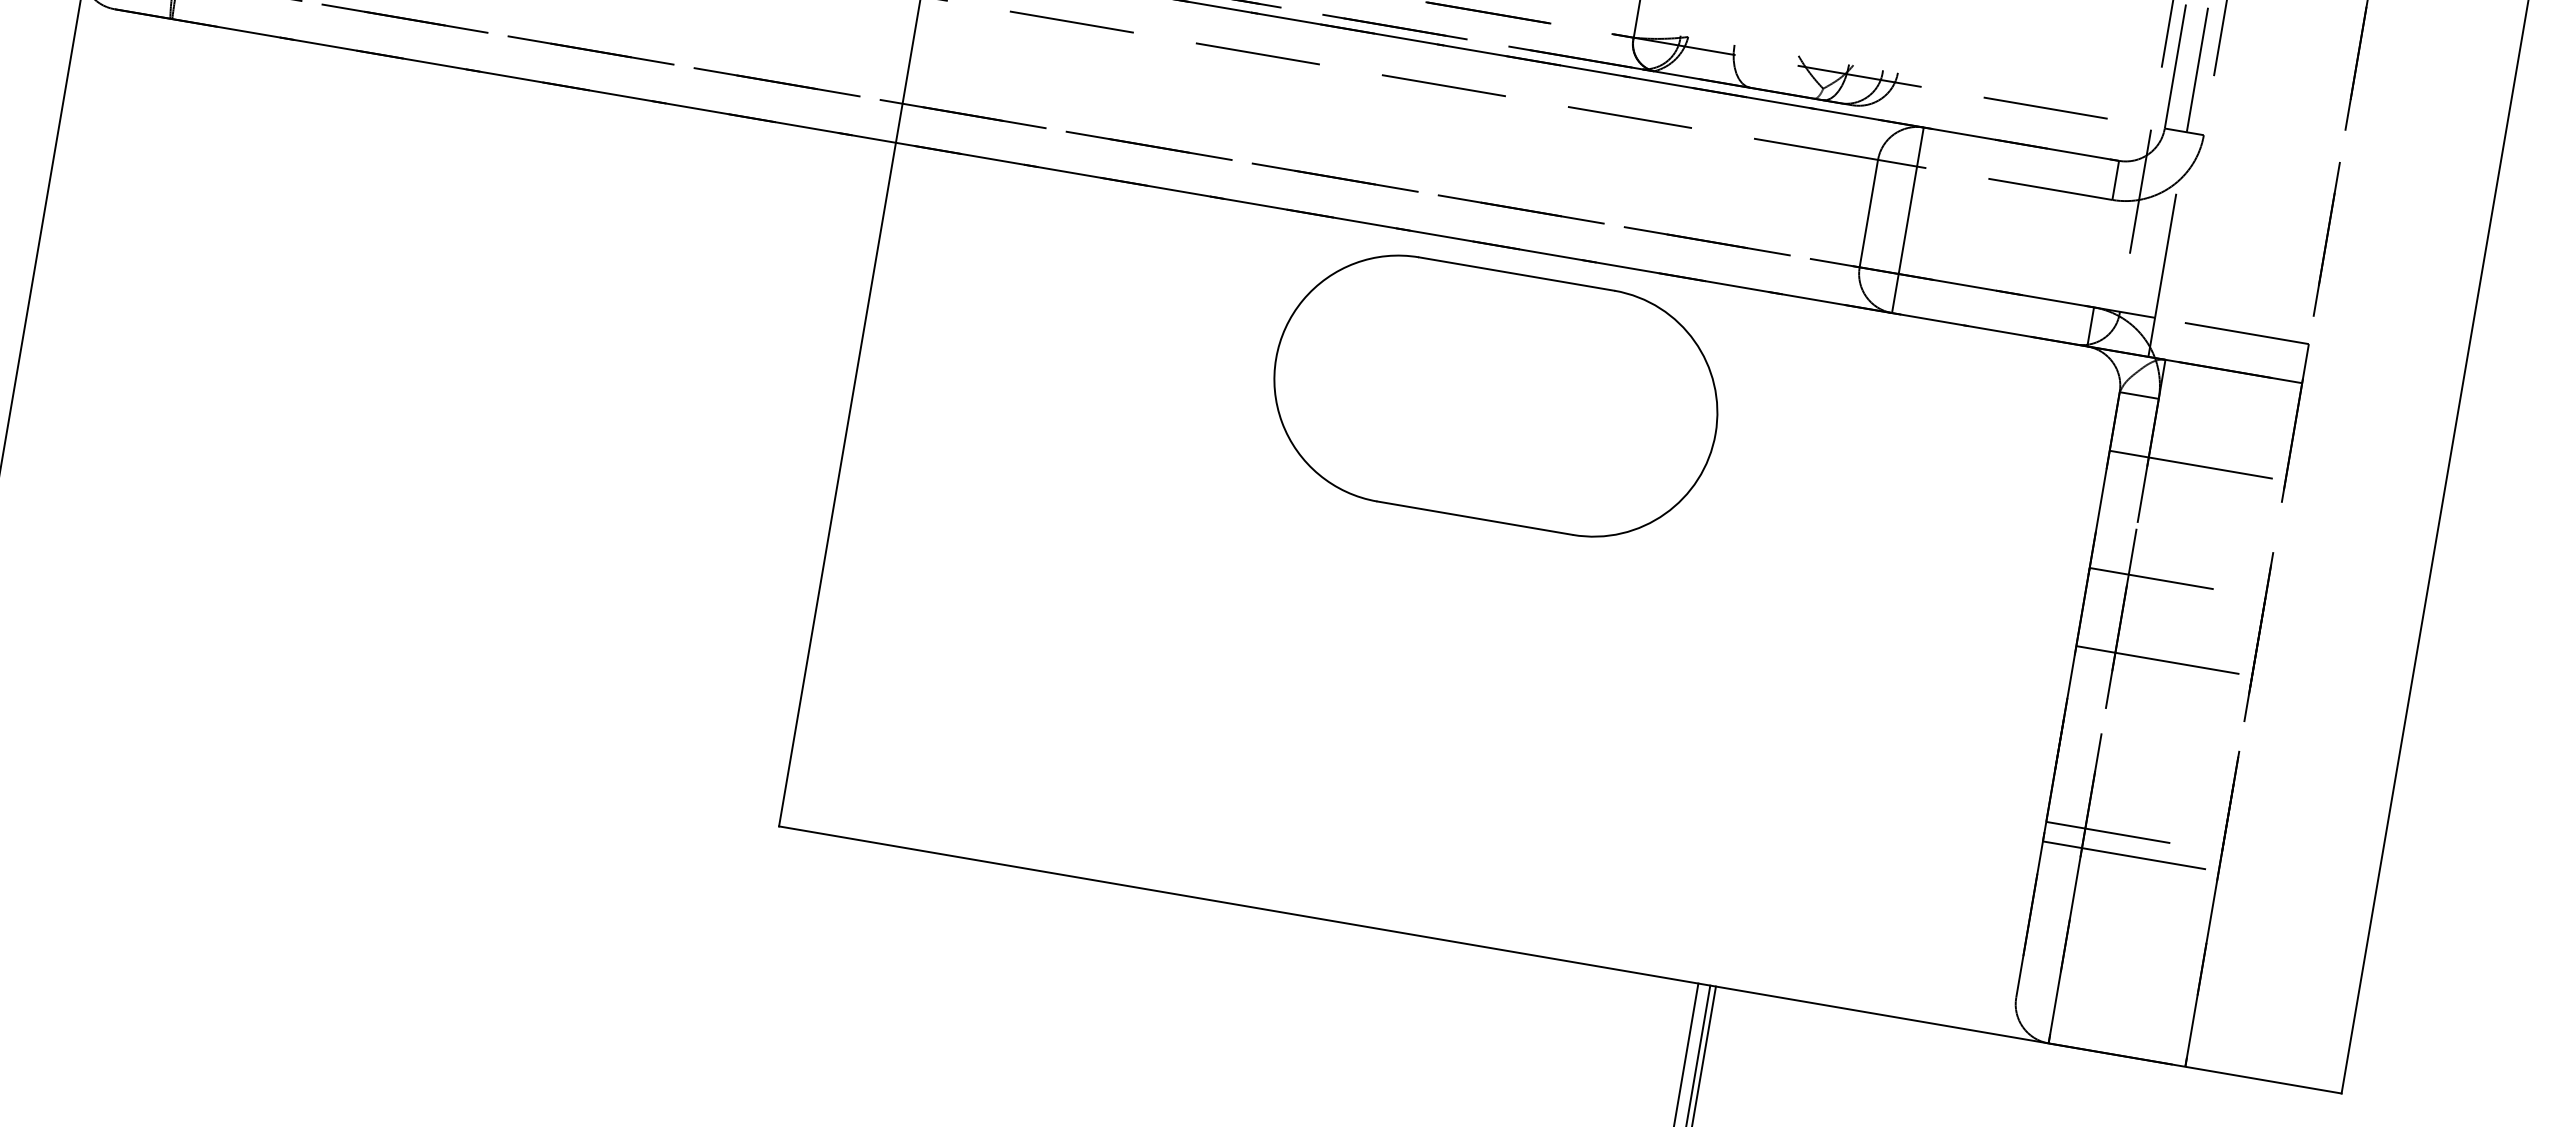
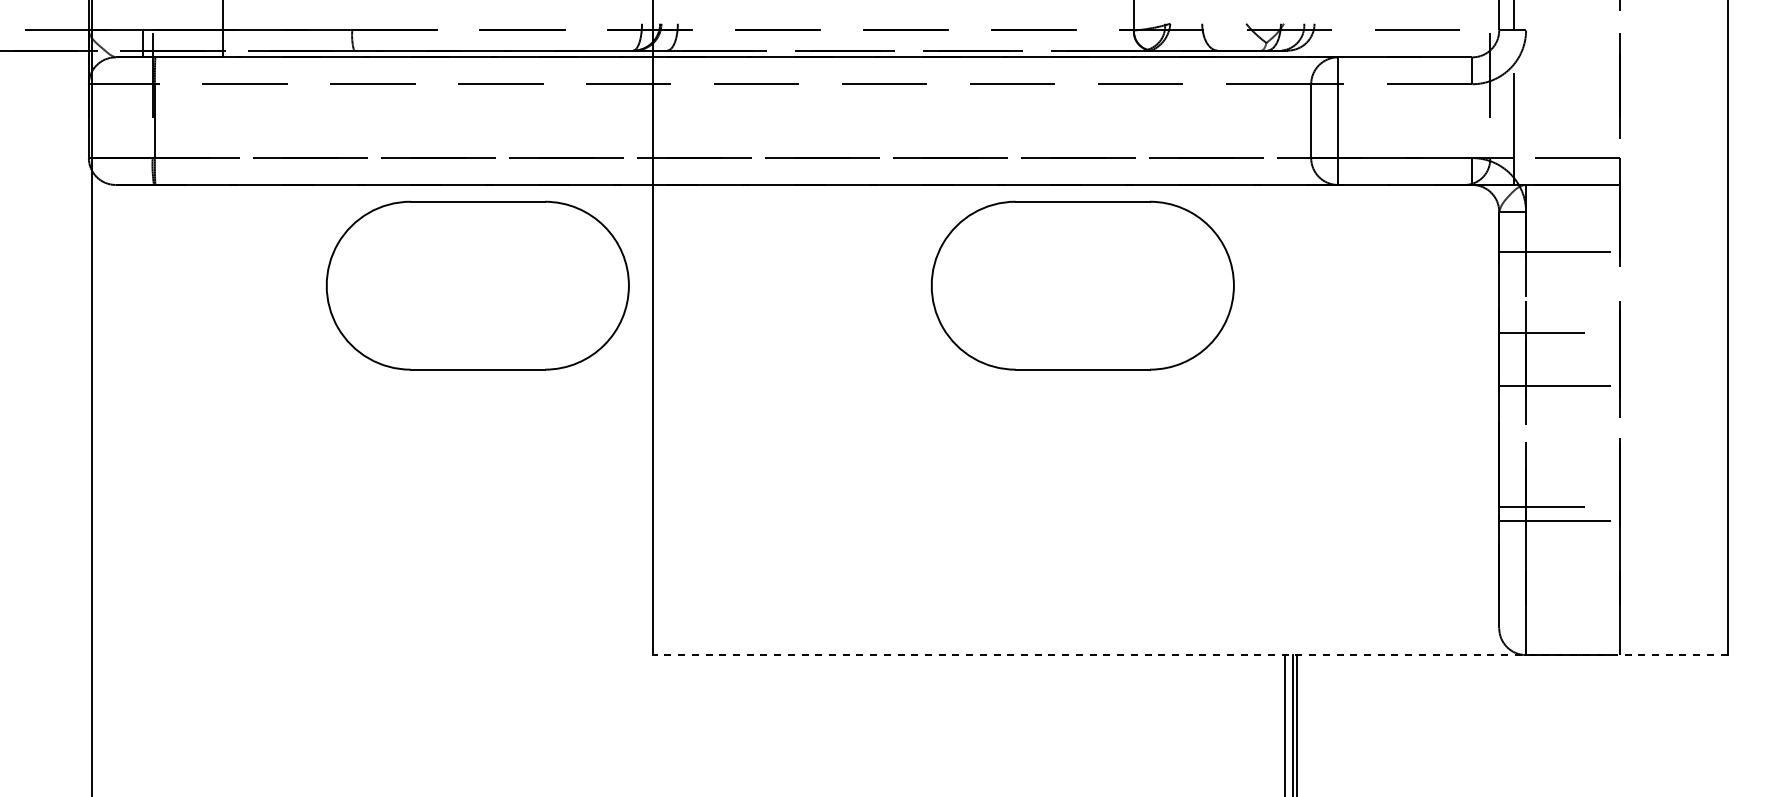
part: (615, 245) -> (477, 285), added
line: (1559, 960) -> (1189, 655), solid -> dashed

